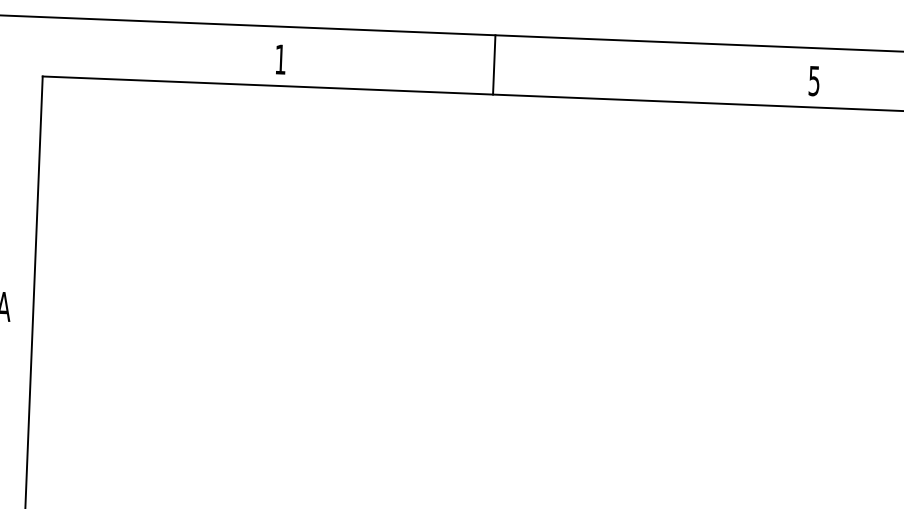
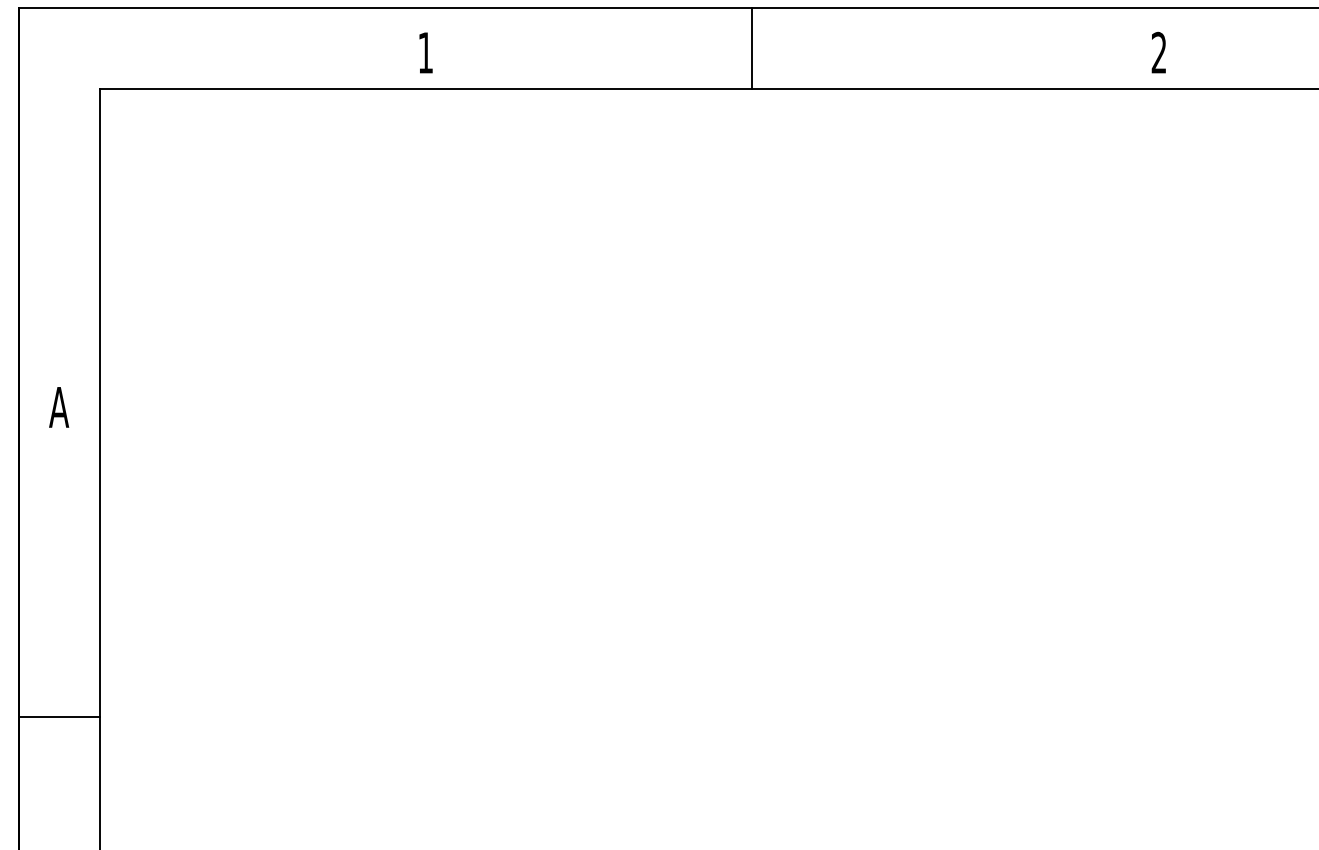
line: (494, 64) -> (752, 48), moved
text: (813, 80) -> (1158, 52), 5 -> 2

